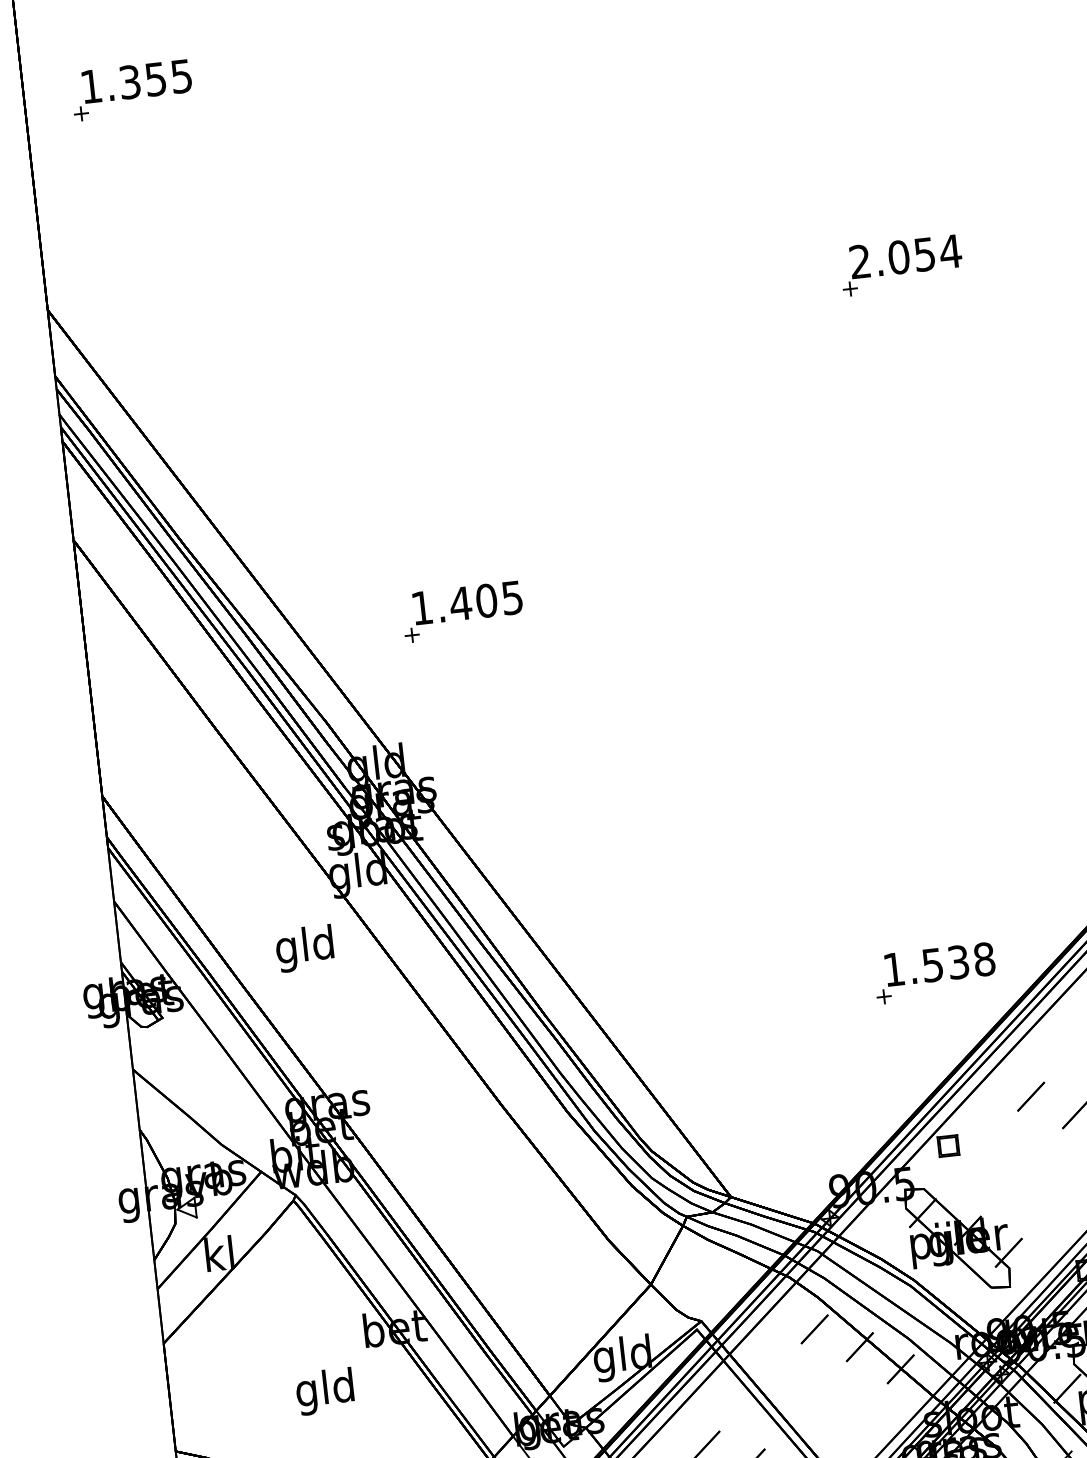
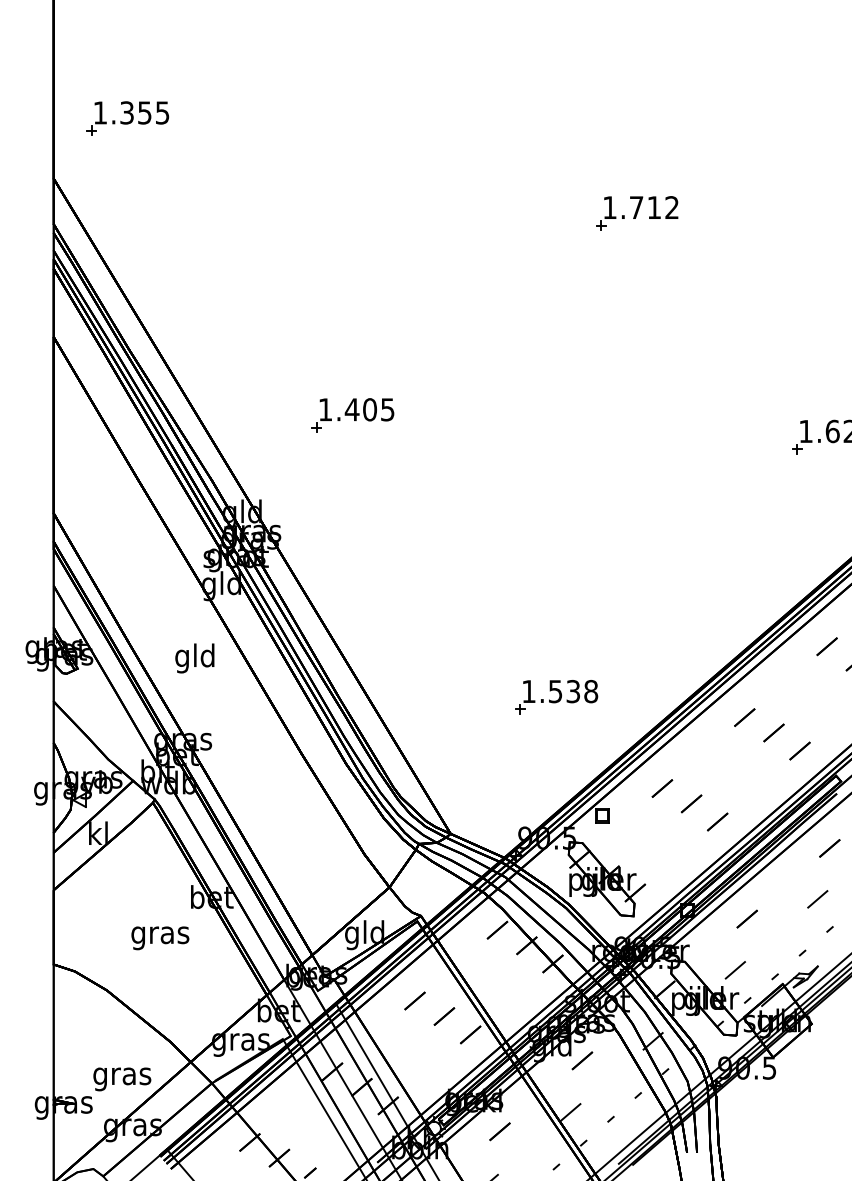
part: (131, 90) -> (127, 118), moved
text: (906, 256) -> (641, 207), 2.054 -> 1.712
part: (462, 611) -> (352, 415), moved
text: (304, 948) -> (194, 658), moved
part: (935, 973) -> (556, 697), moved
text: (326, 1391) -> (160, 935), gld -> gras

